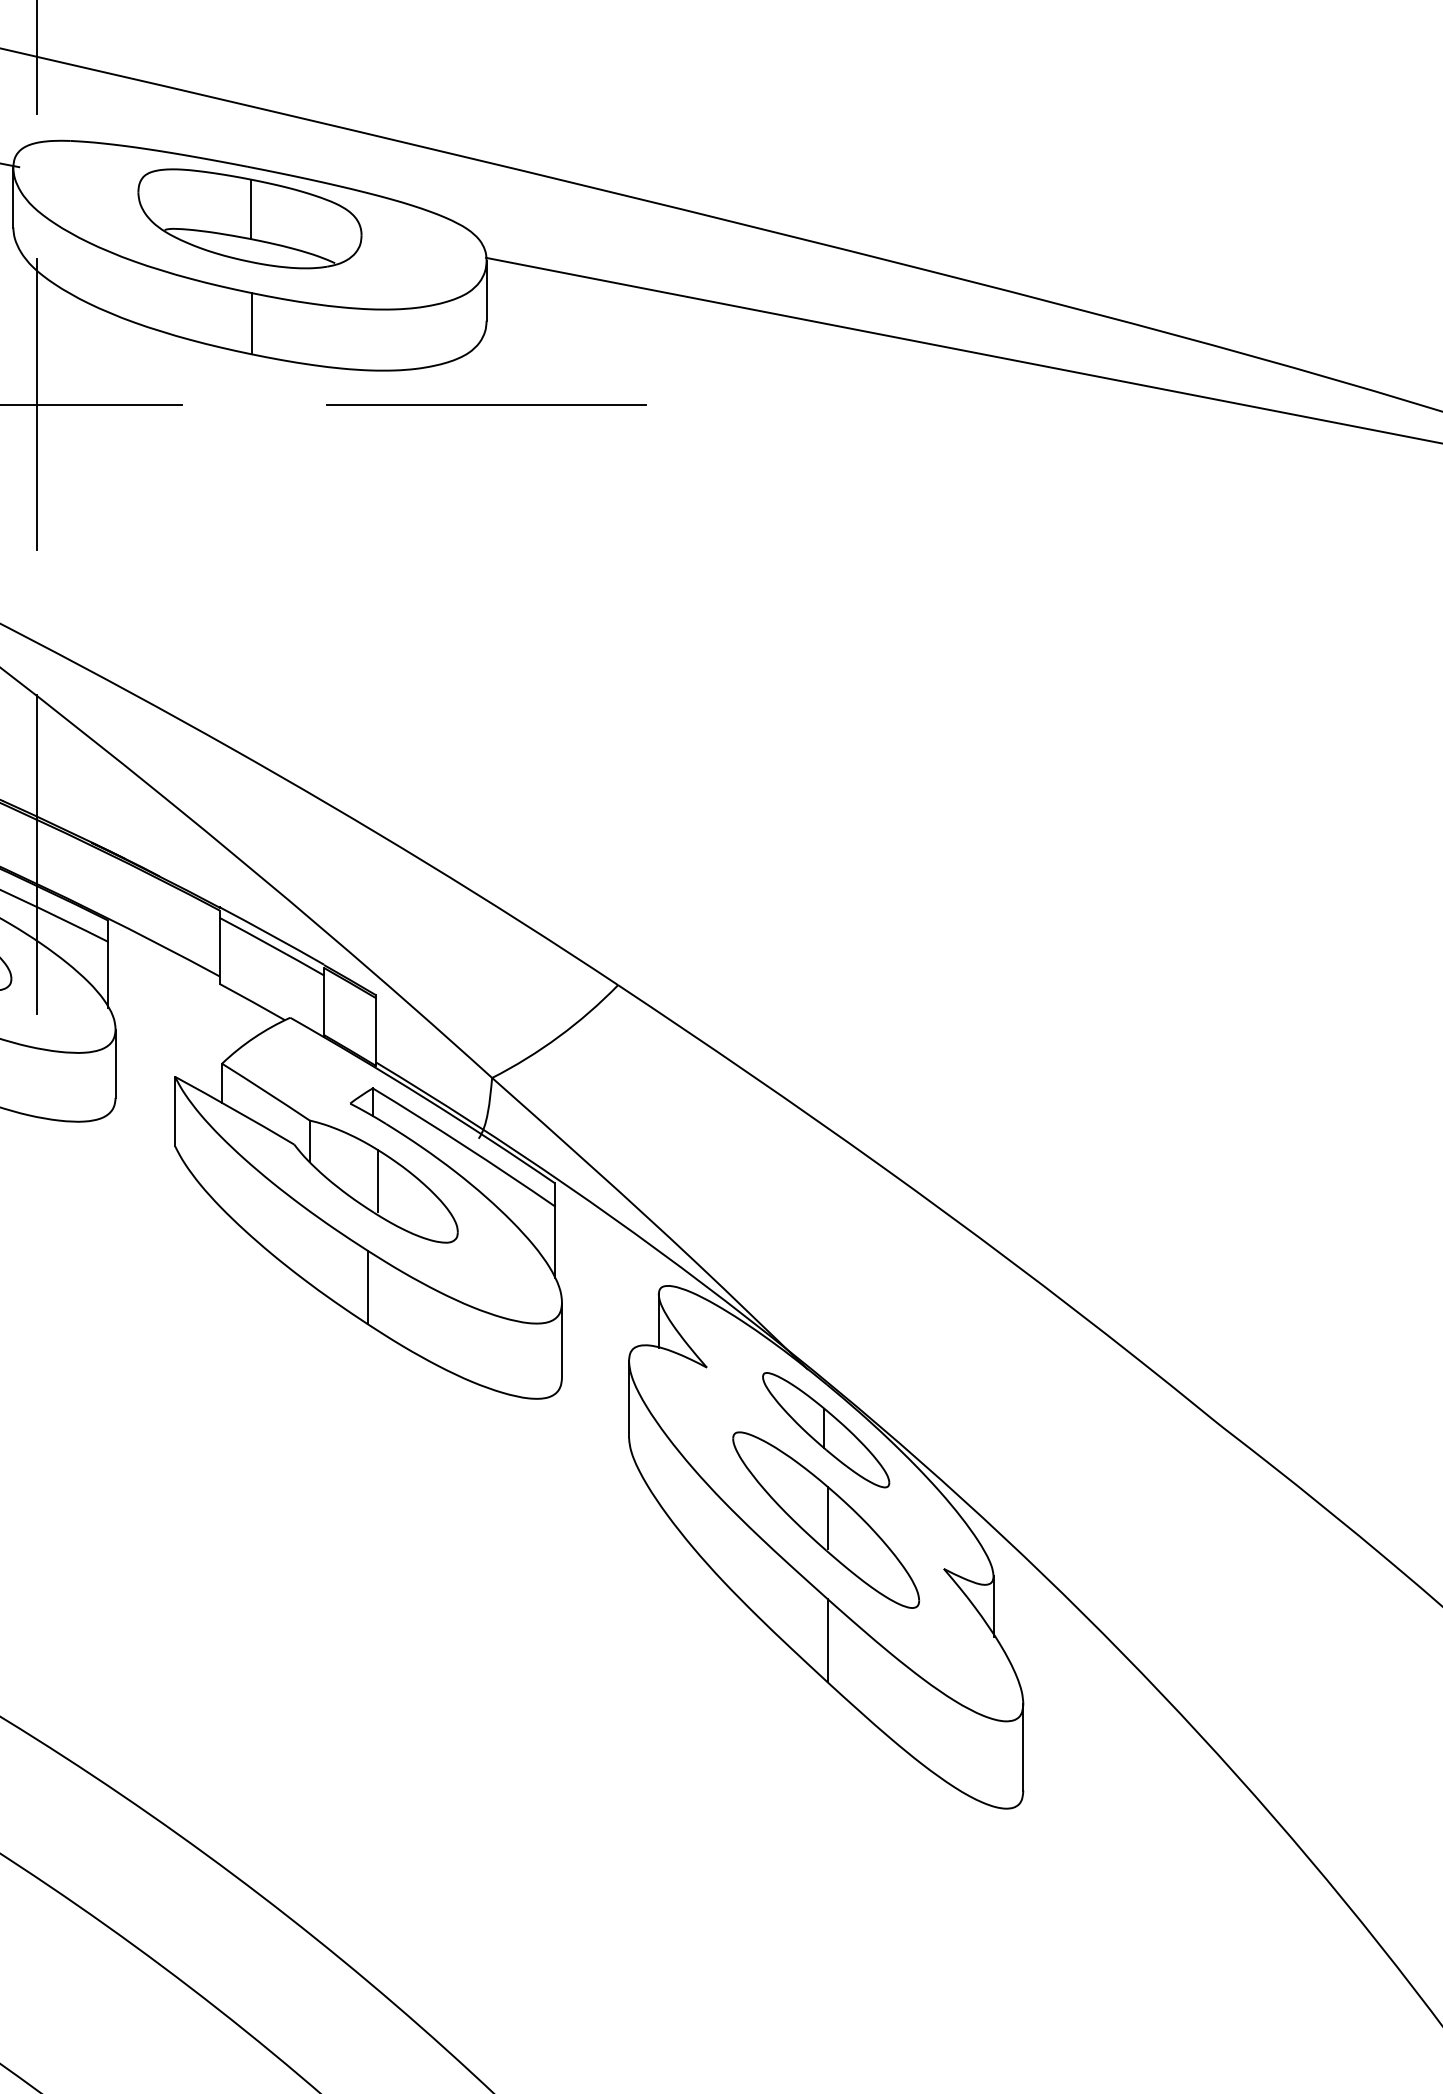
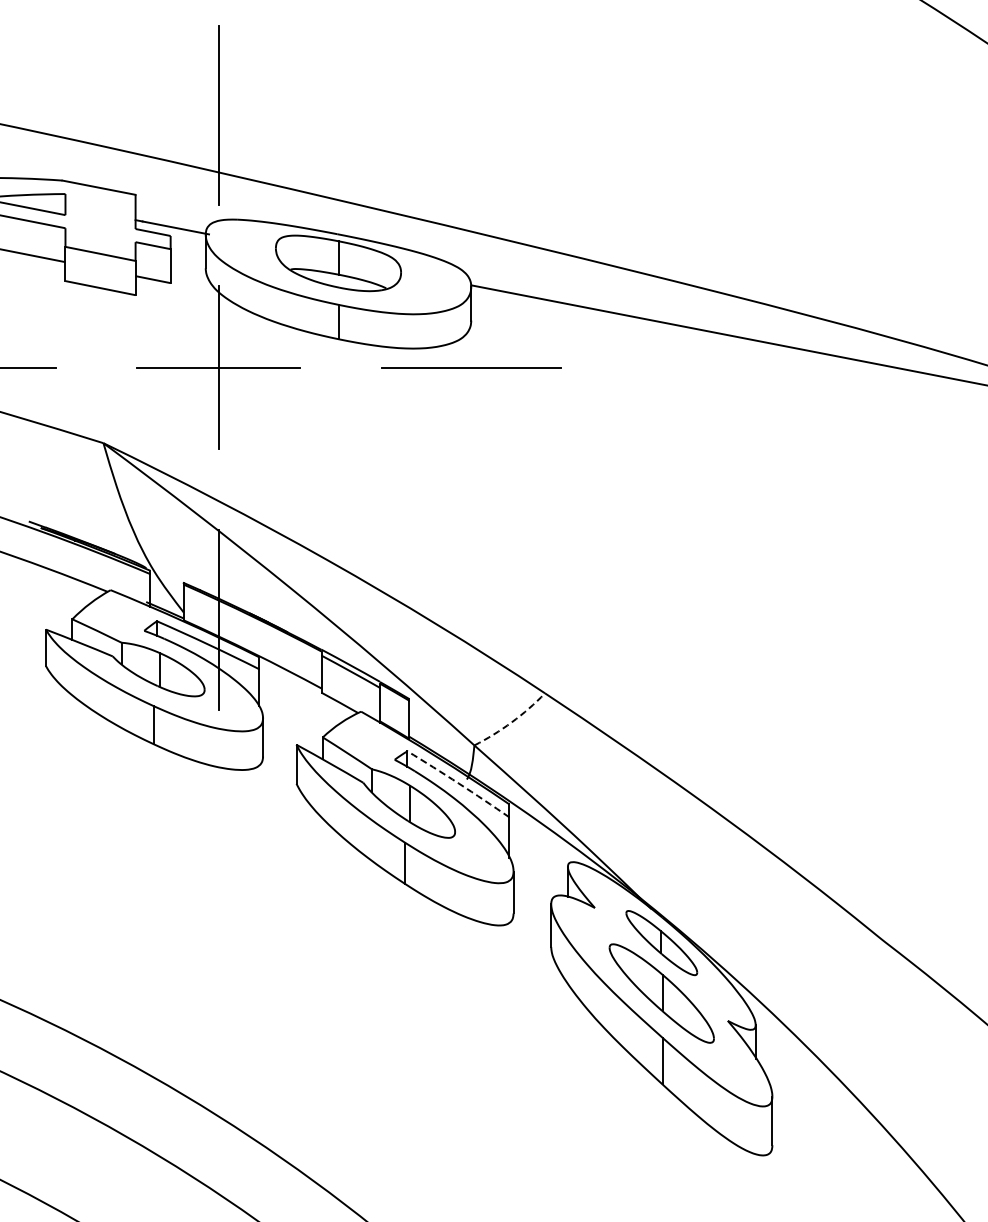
arc: (558, 1037) -> (511, 722), solid -> dashed
arc: (463, 1145) -> (458, 783), solid -> dashed

